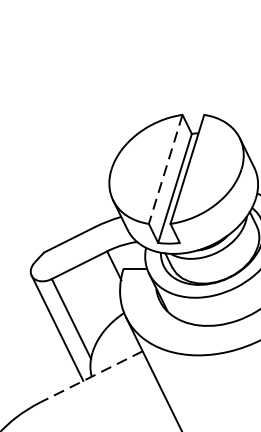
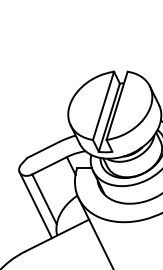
line: (165, 168) -> (103, 105), dashed -> solid
line: (92, 376) -> (57, 235), dashed -> solid

